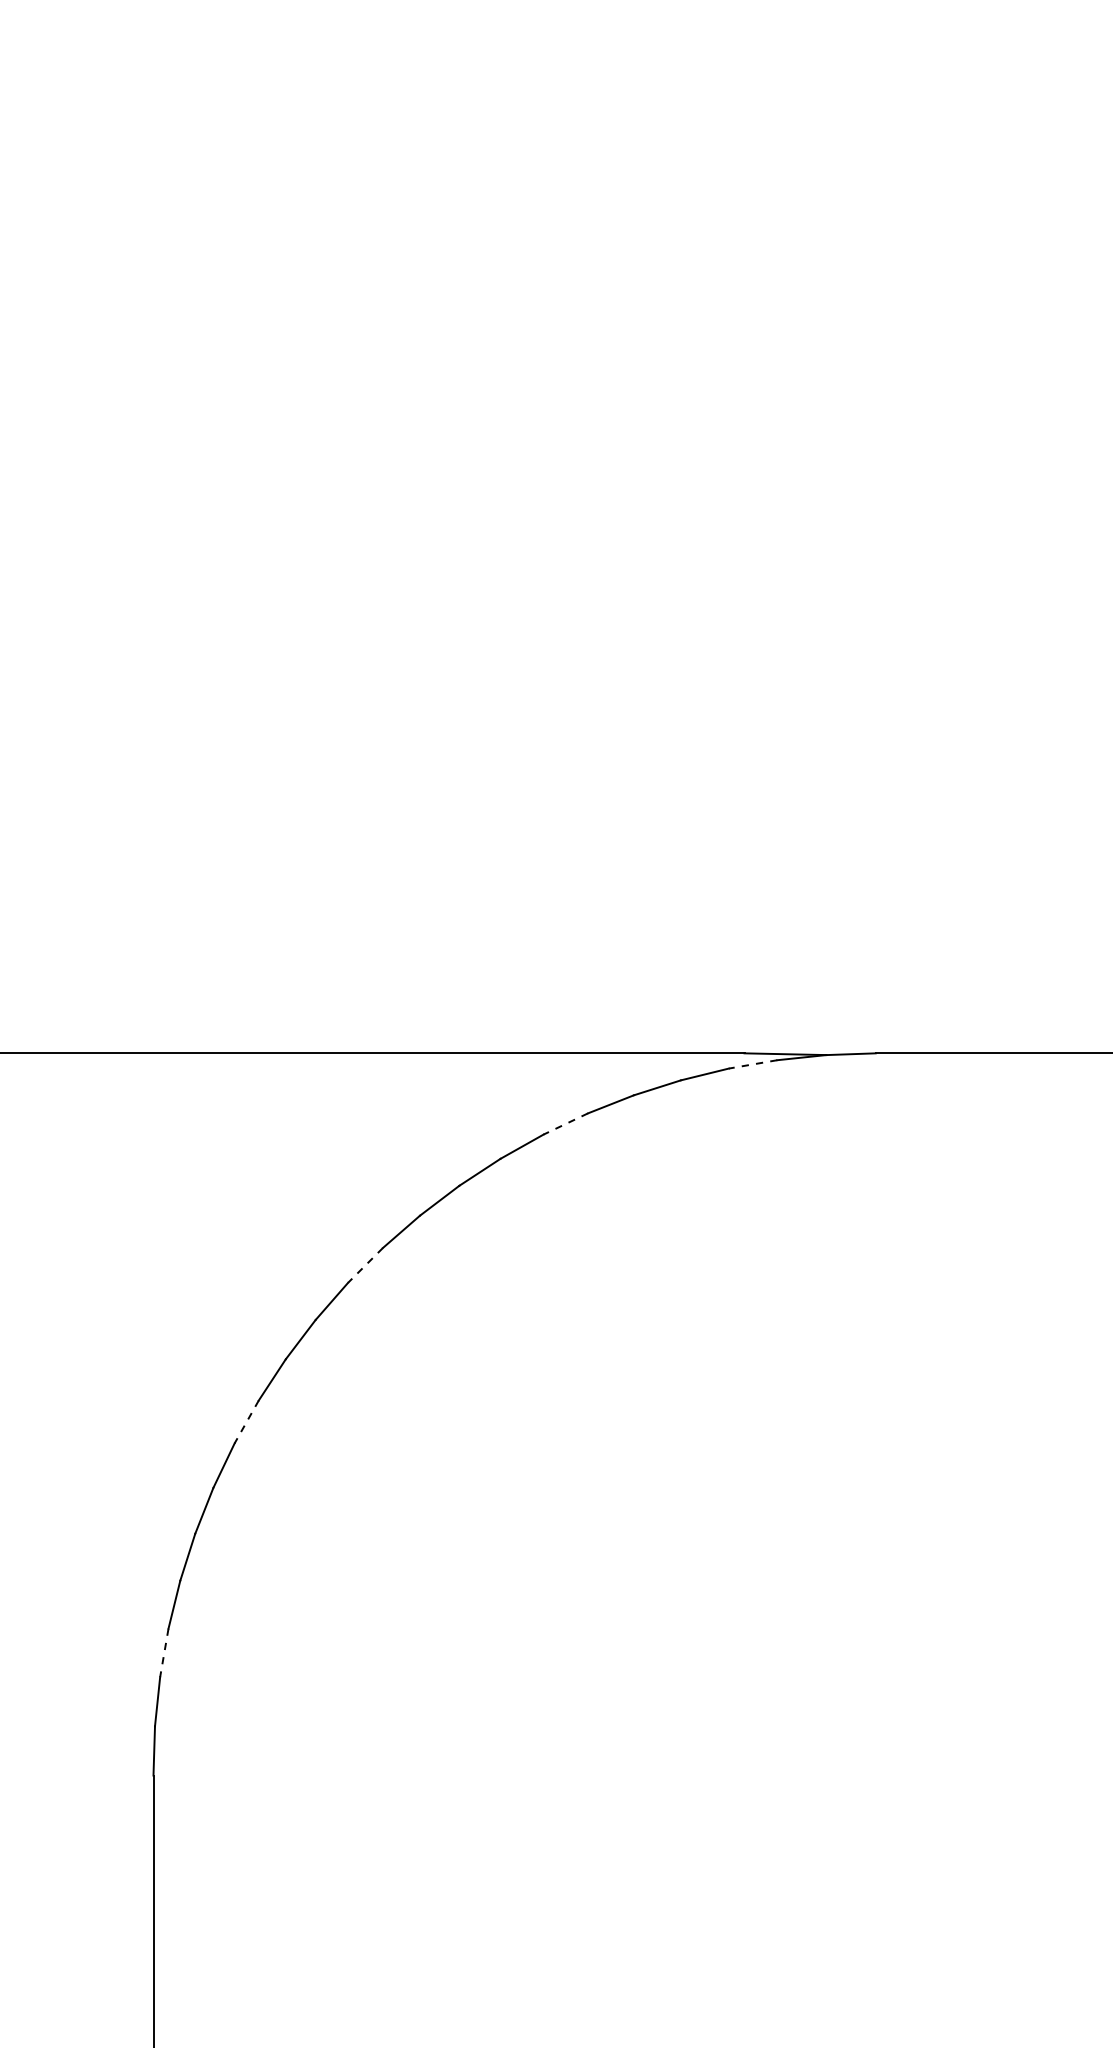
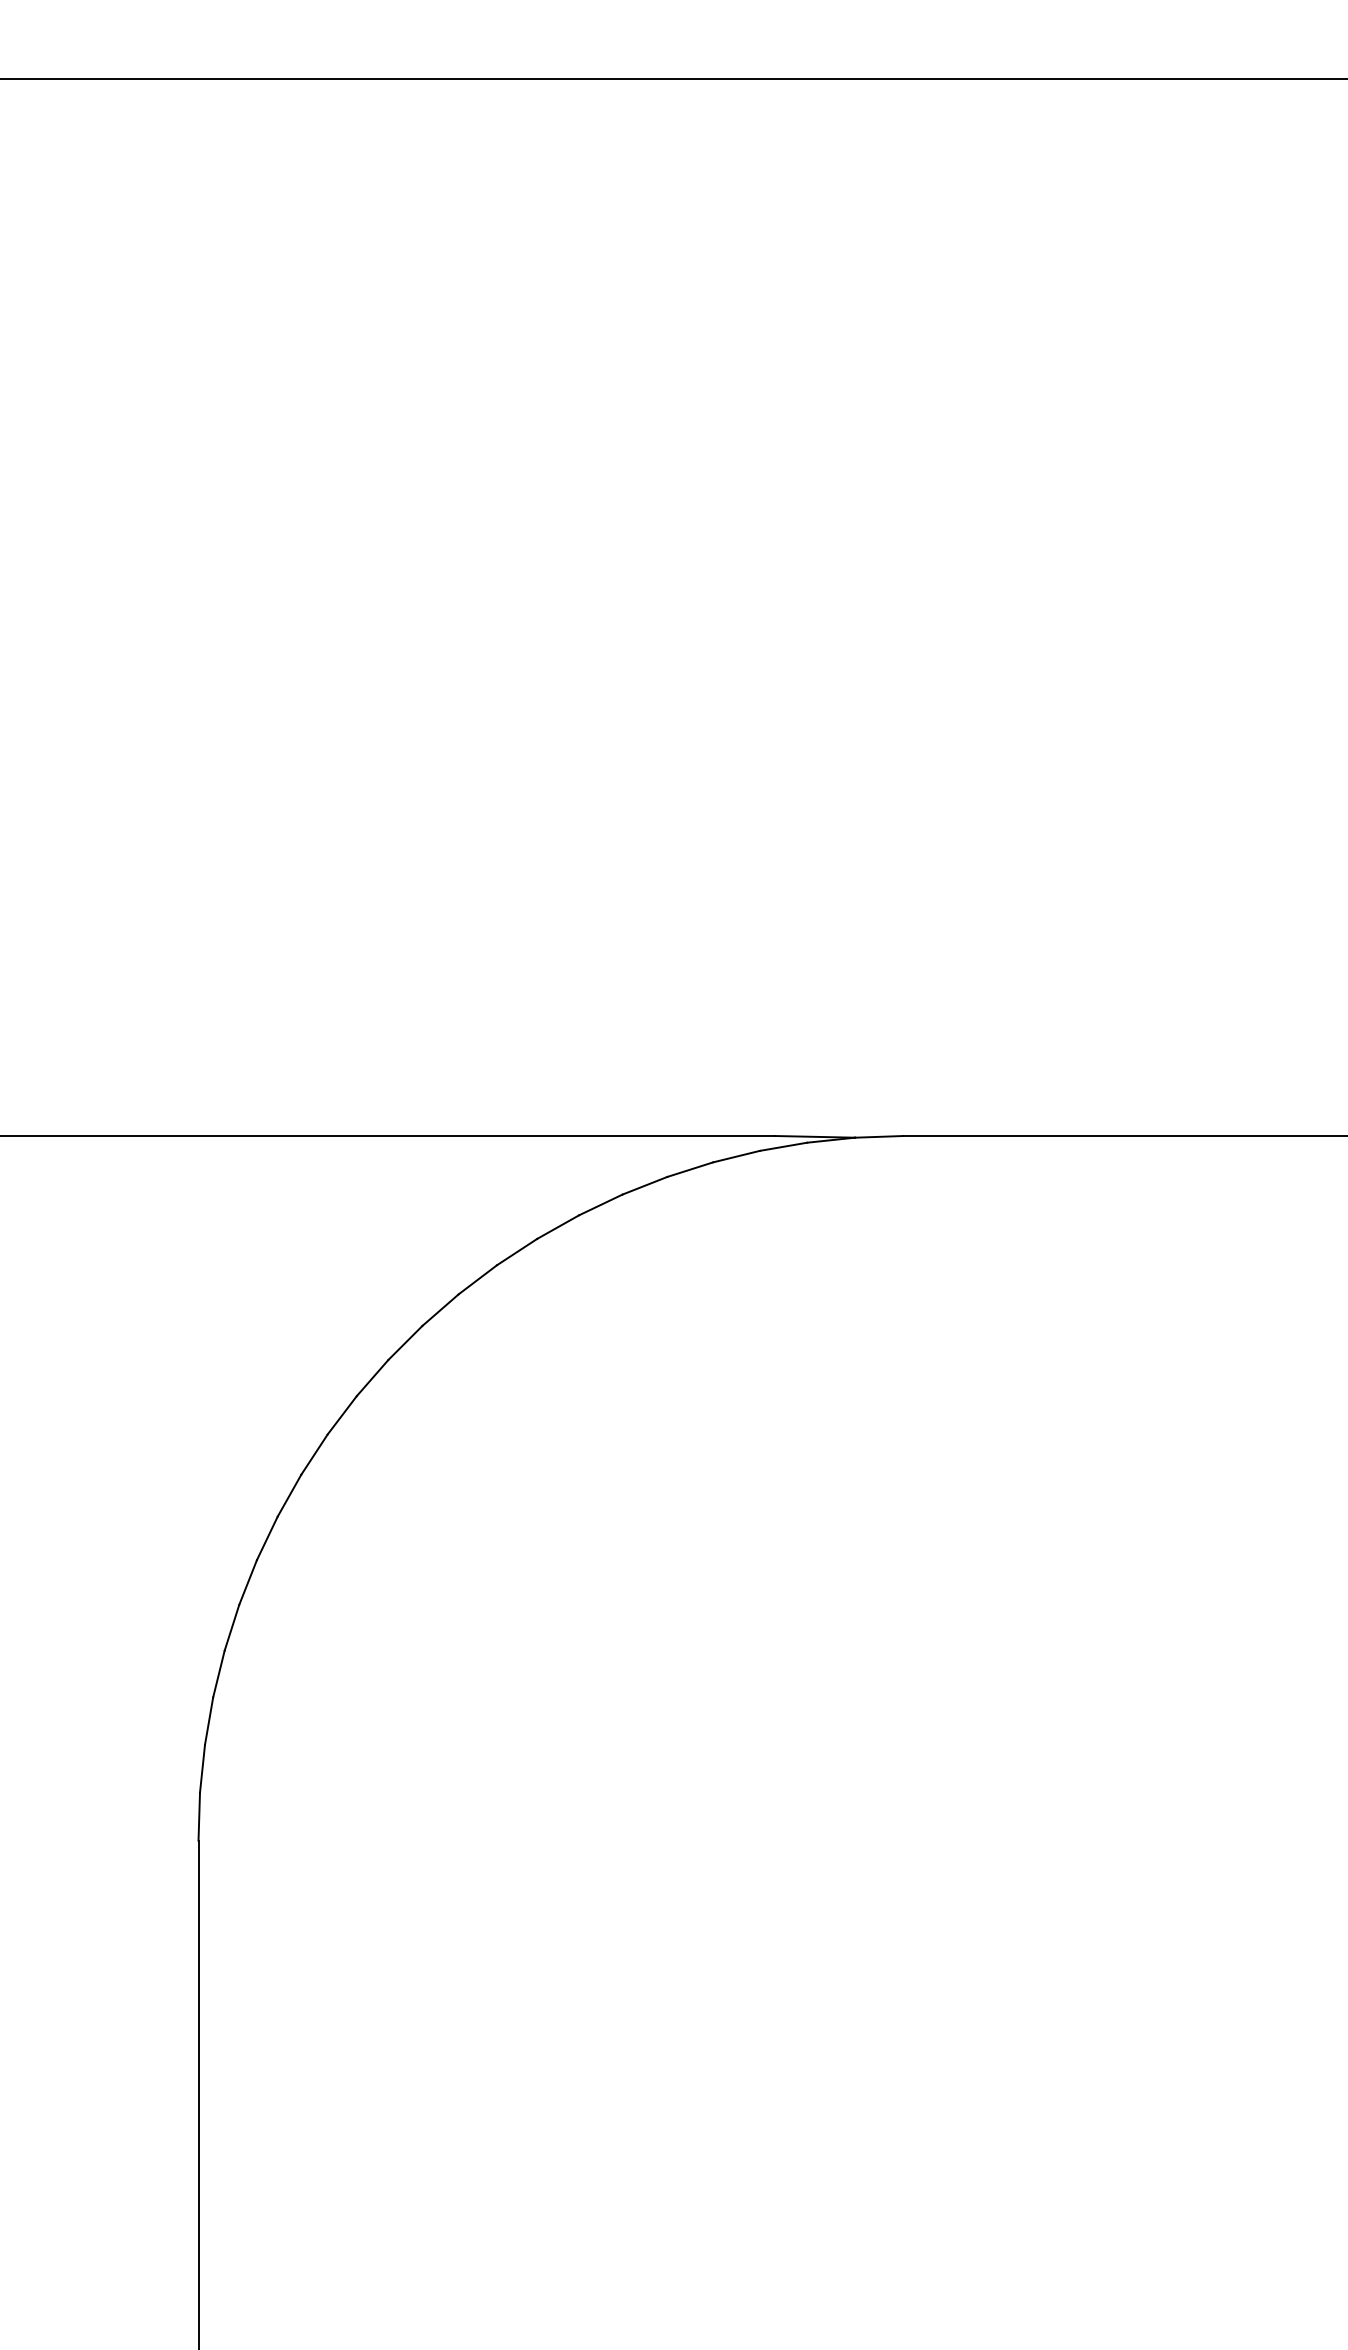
line: (752, 1064) -> (783, 1146), dashed -> solid
line: (565, 1124) -> (600, 1205), dashed -> solid
line: (365, 1265) -> (405, 1343), dashed -> solid
line: (246, 1422) -> (289, 1496), dashed -> solid
line: (164, 1653) -> (209, 1721), dashed -> solid

